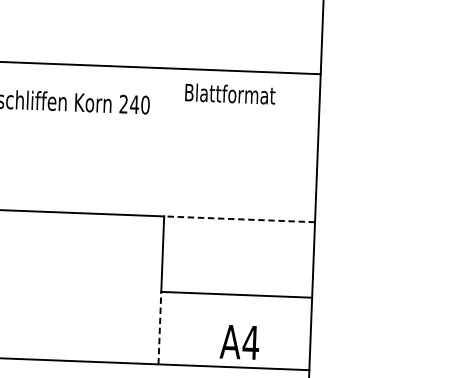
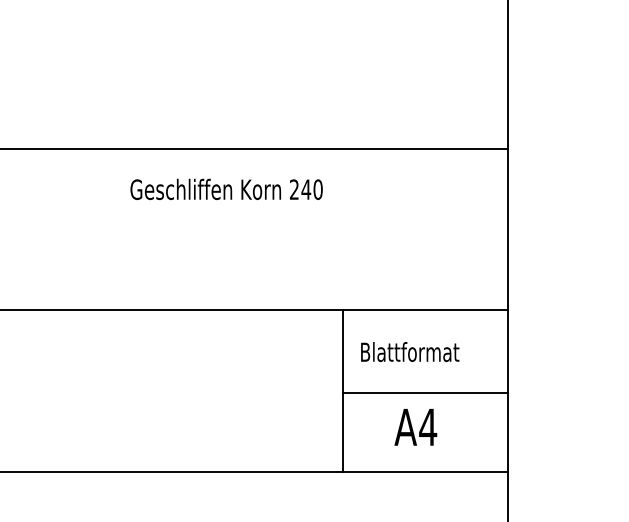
text: (230, 93) -> (410, 351), moved
line: (239, 219) -> (425, 310), dashed -> solid
line: (160, 328) -> (343, 432), dashed -> solid
text: (239, 342) -> (415, 427), moved

